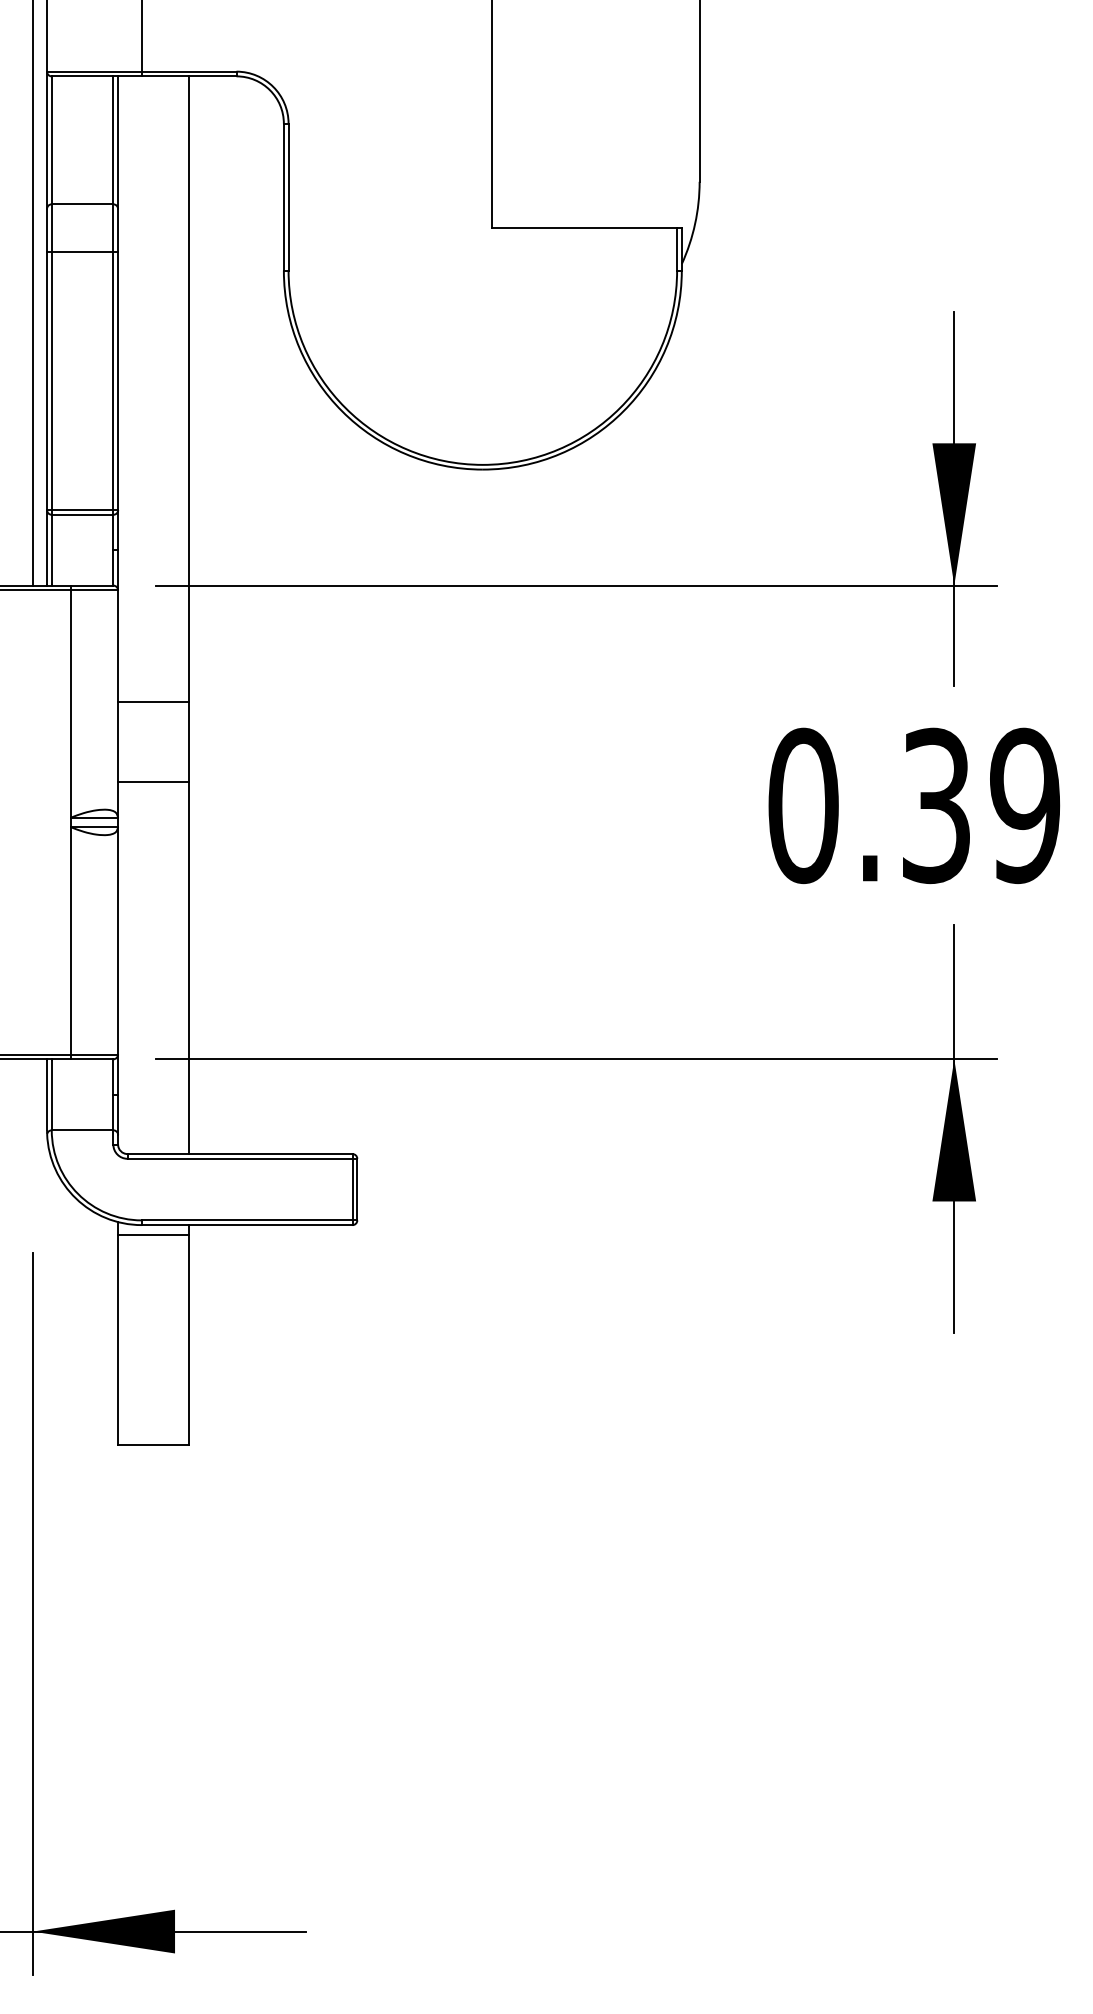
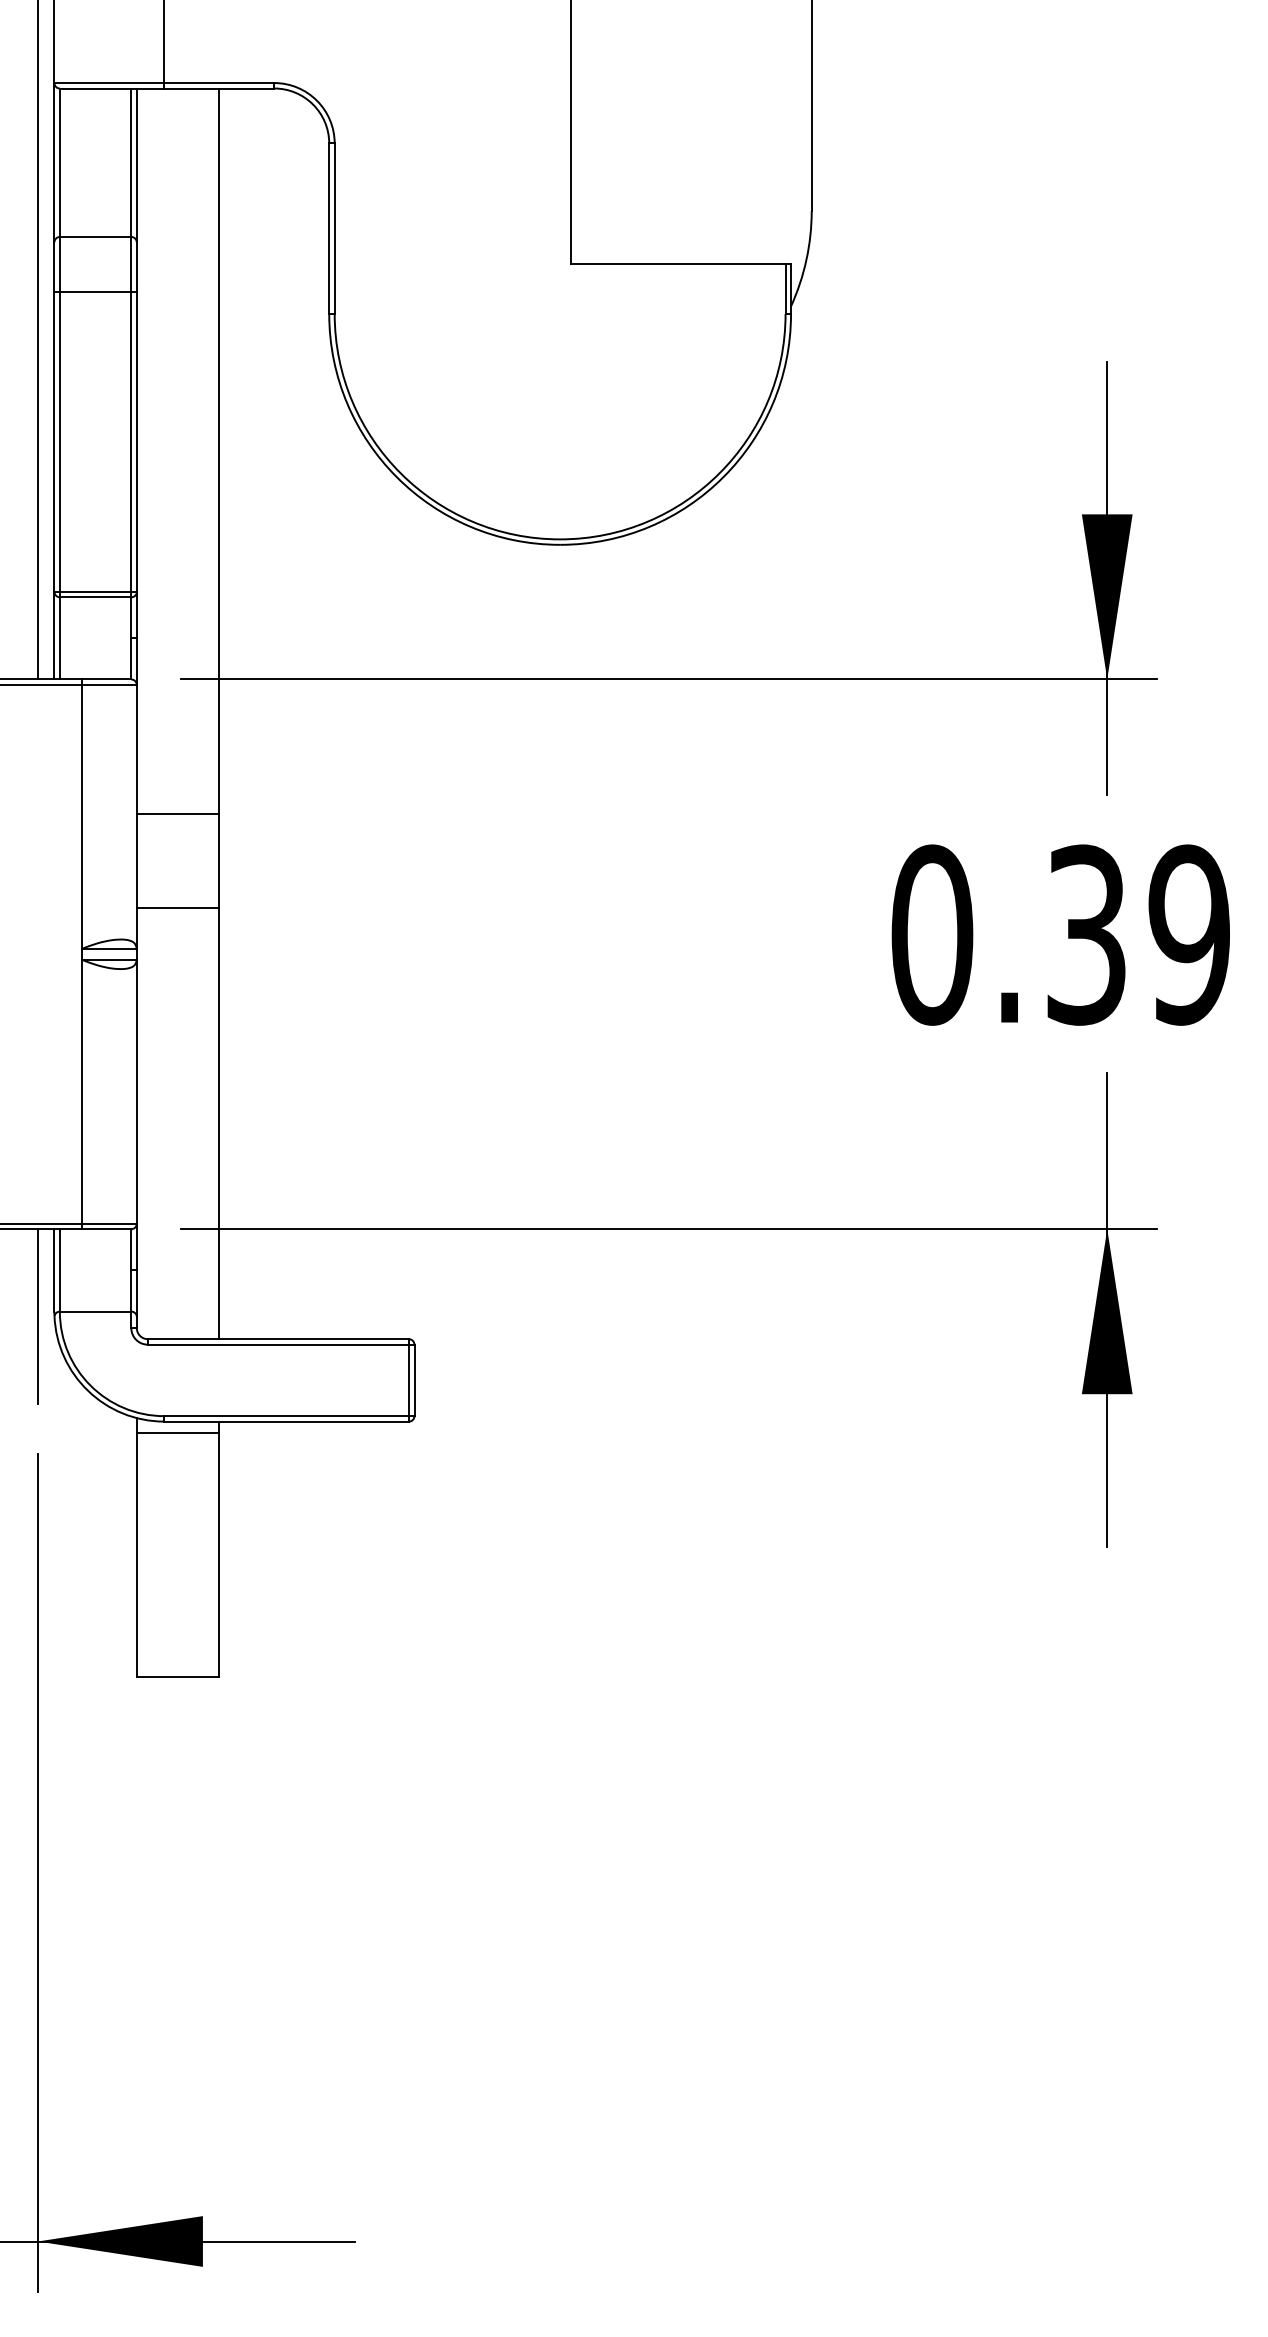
line: (32, 1134) -> (37, 1316), added

